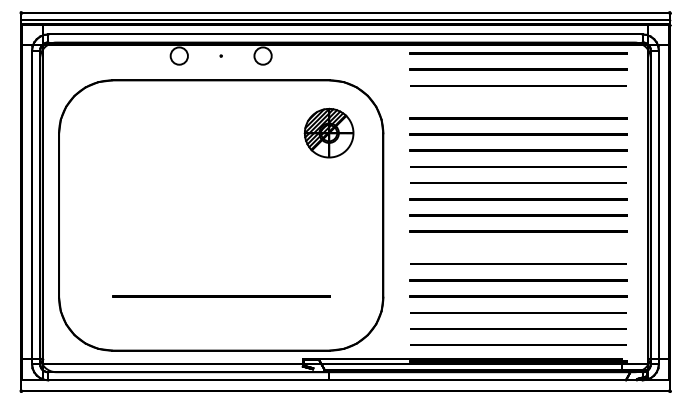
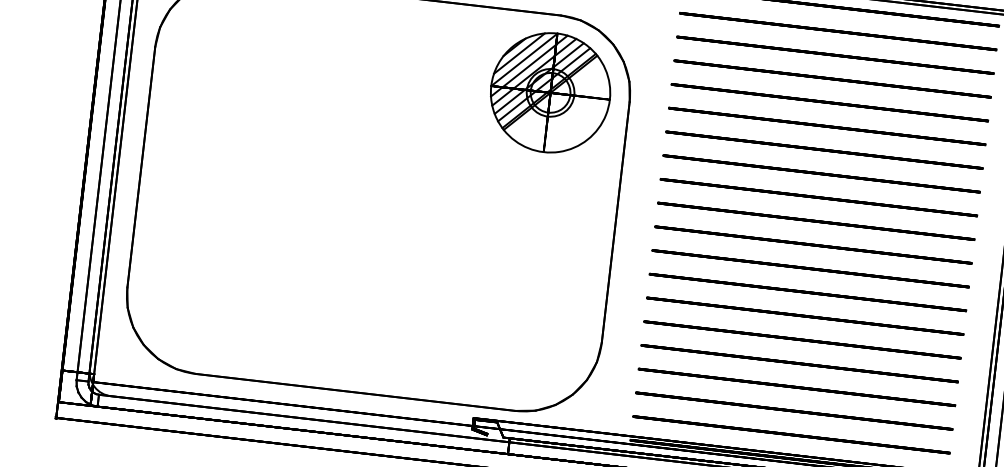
line: (518, 101) -> (832, 78), added
part: (328, 132) -> (549, 91), size x1.67
line: (518, 247) -> (808, 291), added
line: (221, 296) -> (365, 313), removed

